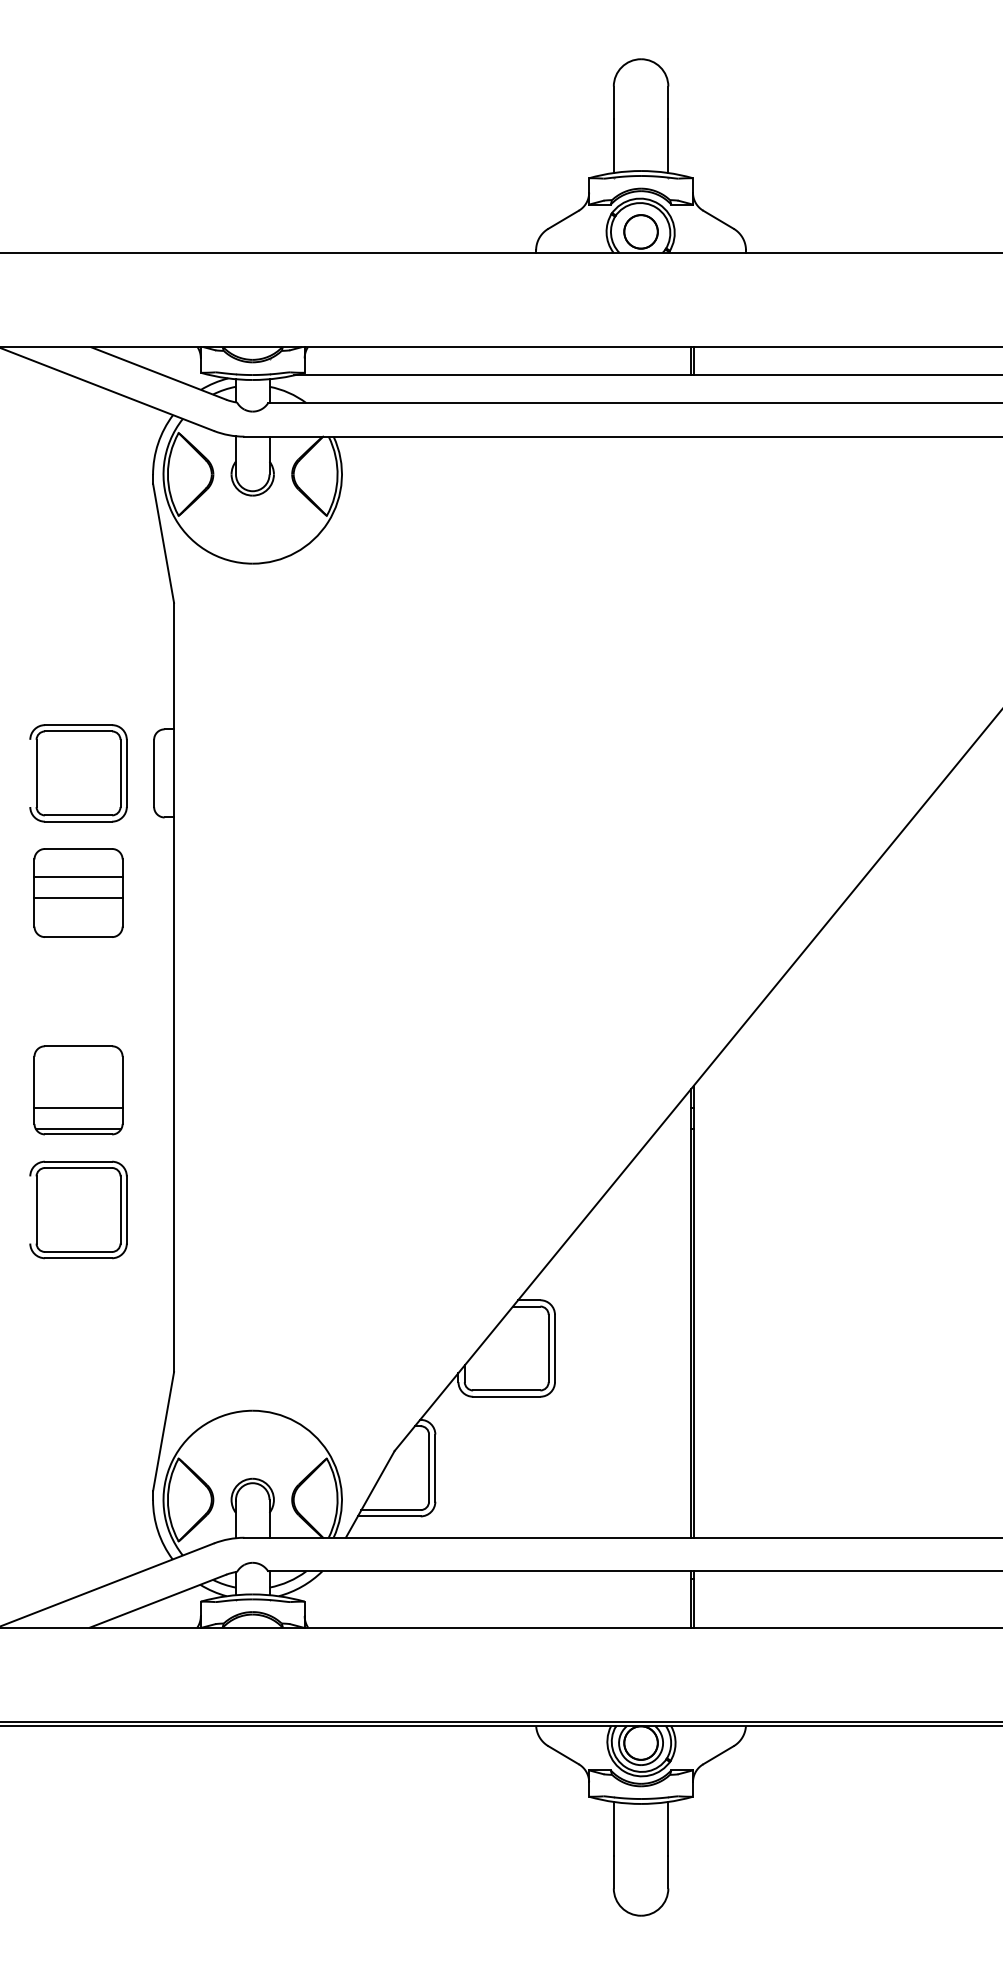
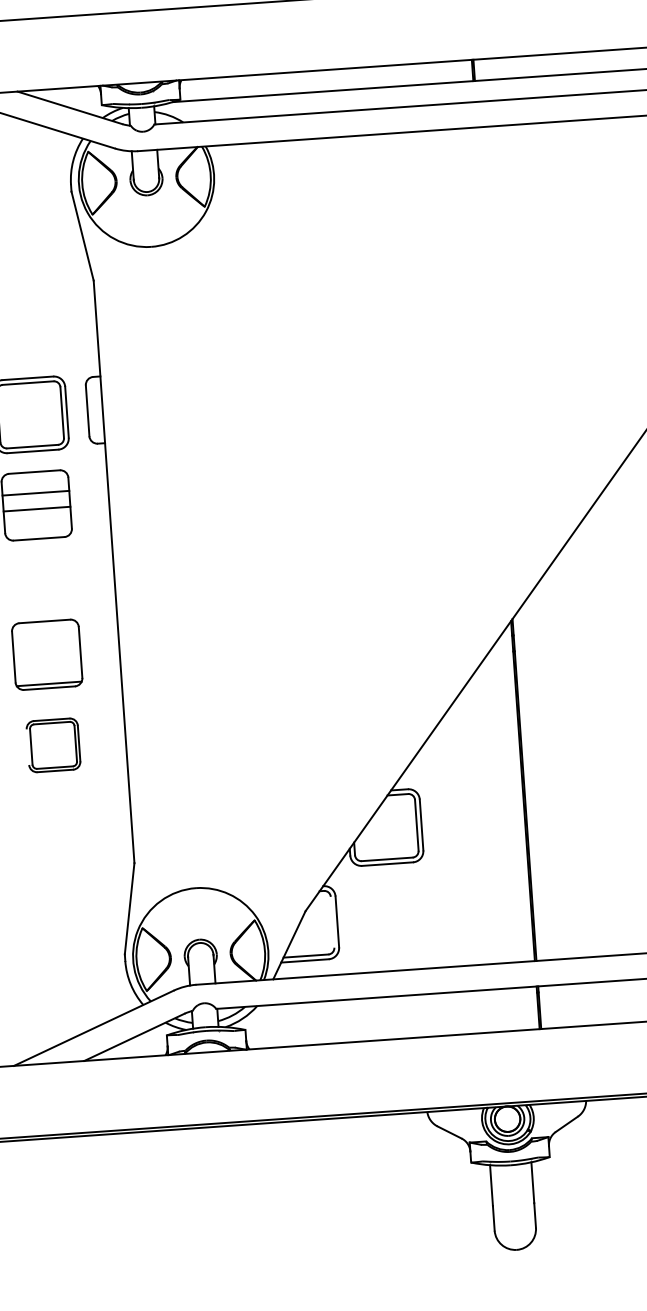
line: (78, 1107) -> (48, 667), removed
part: (78, 1209) -> (53, 745), size x0.7
line: (429, 1467) -> (332, 921), removed

